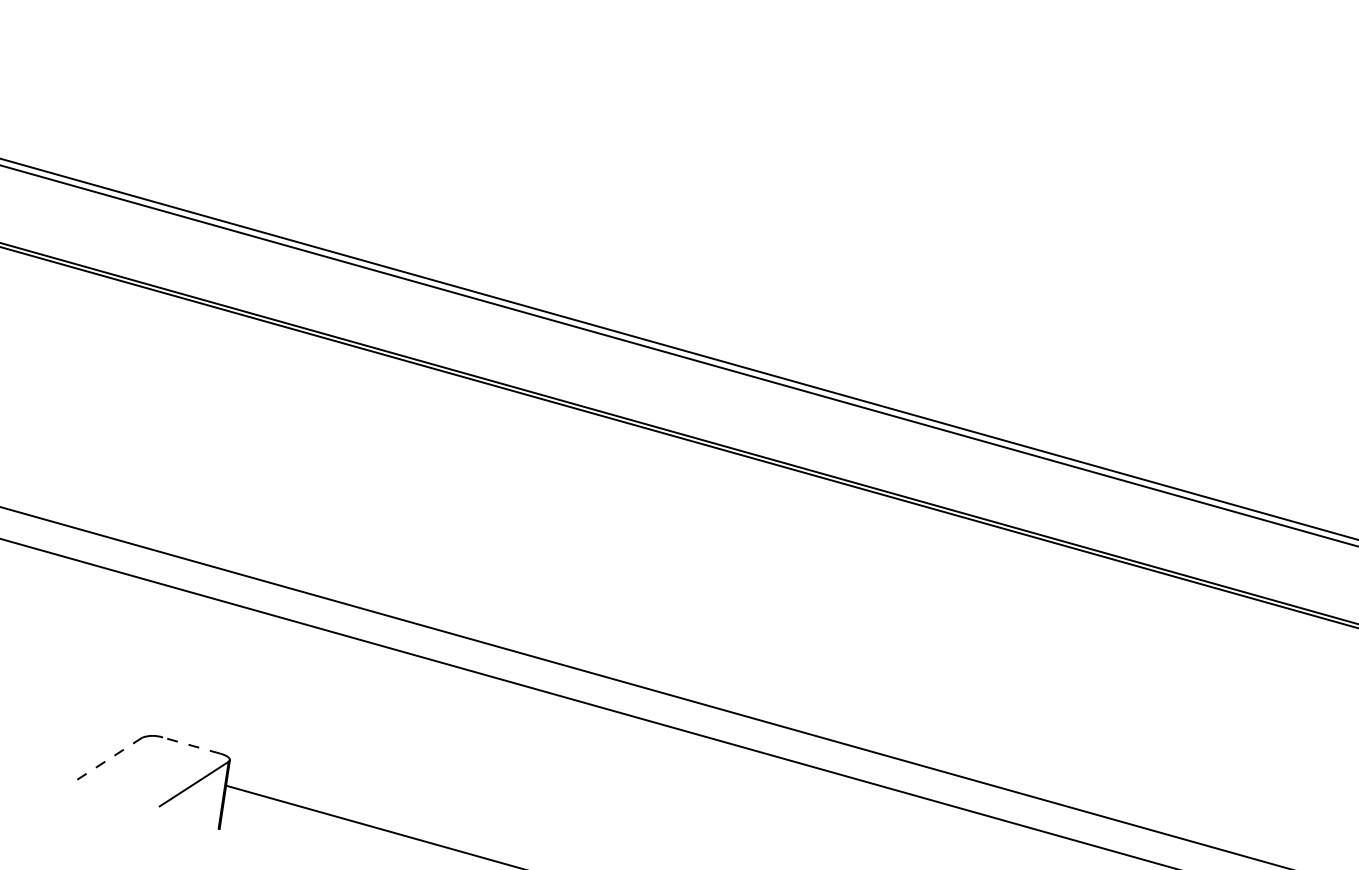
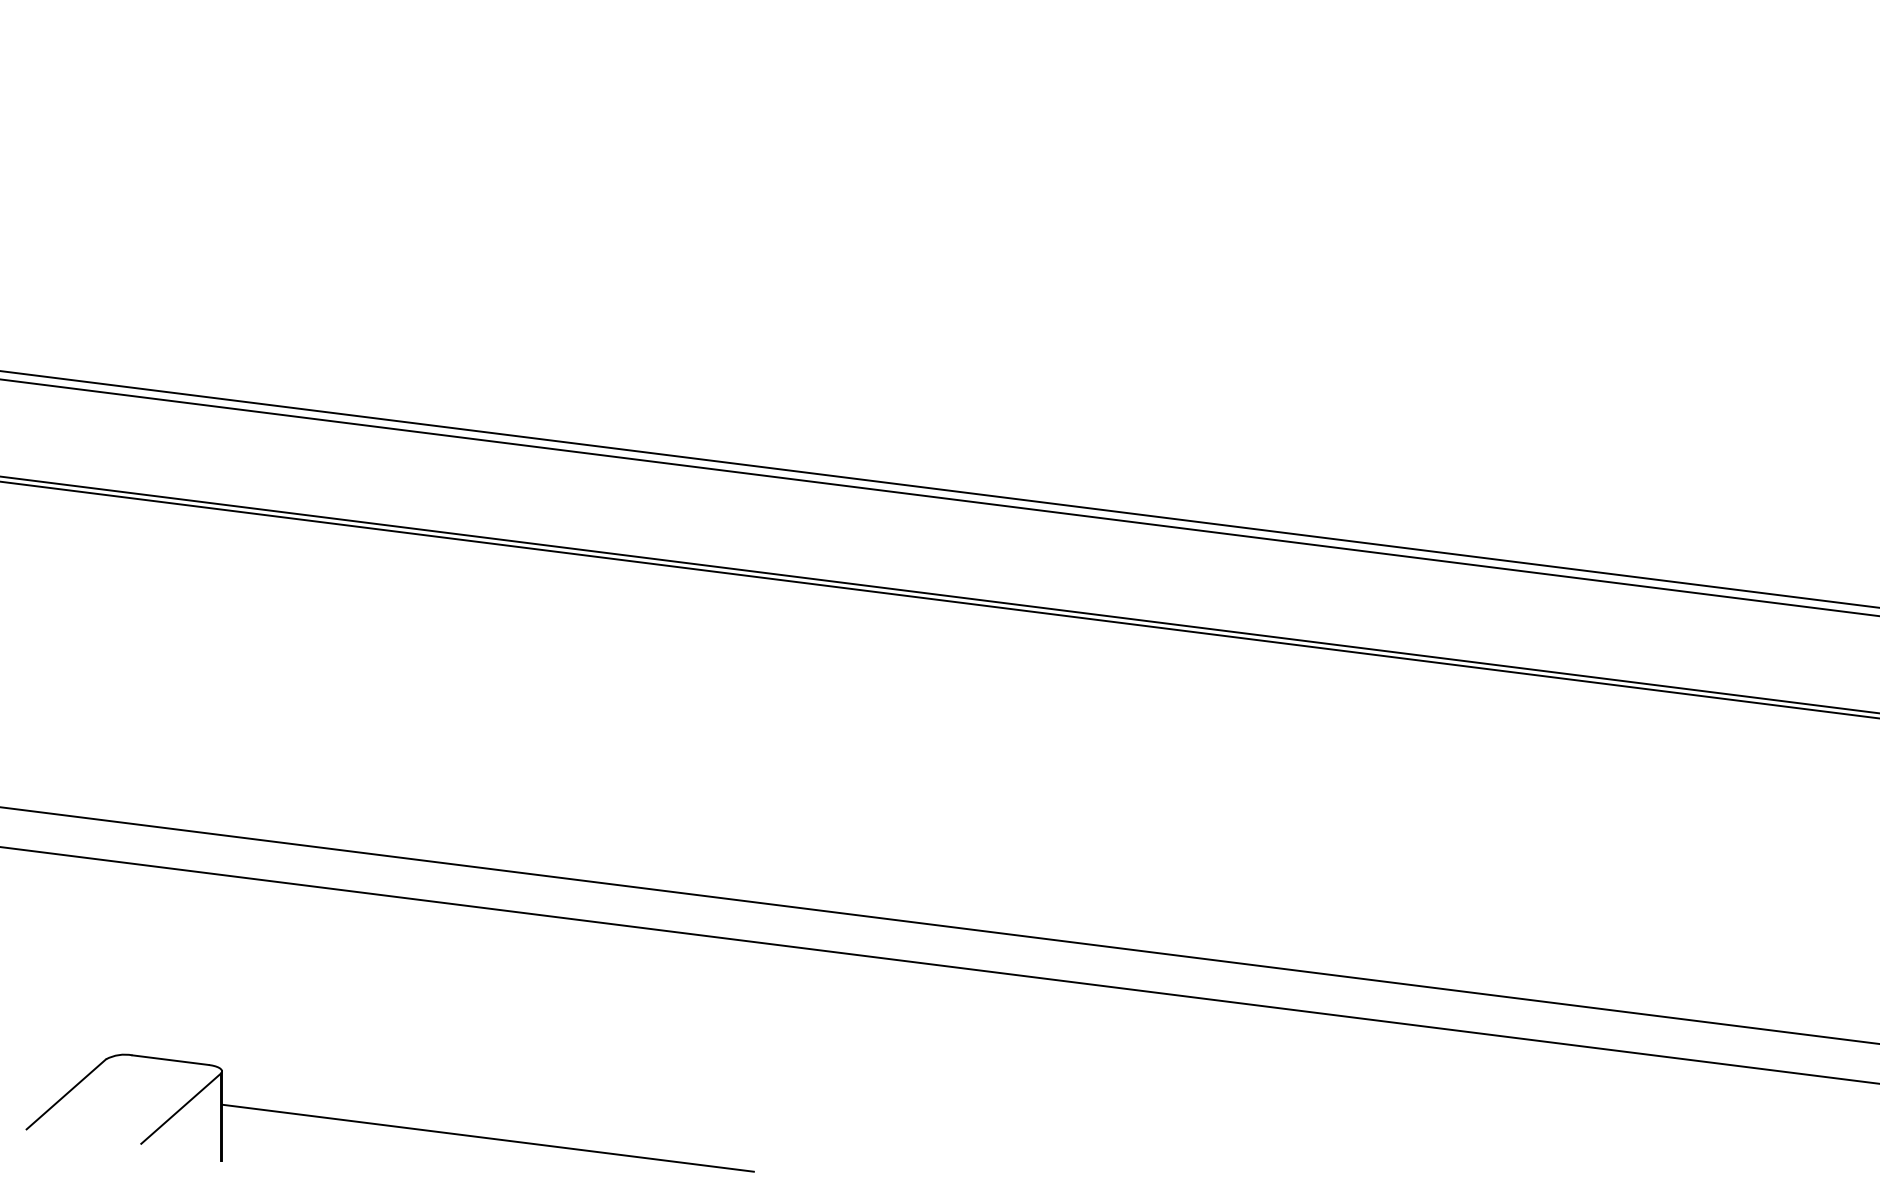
line: (191, 745) -> (170, 1060), dashed -> solid
line: (108, 760) -> (66, 1094), dashed -> solid

